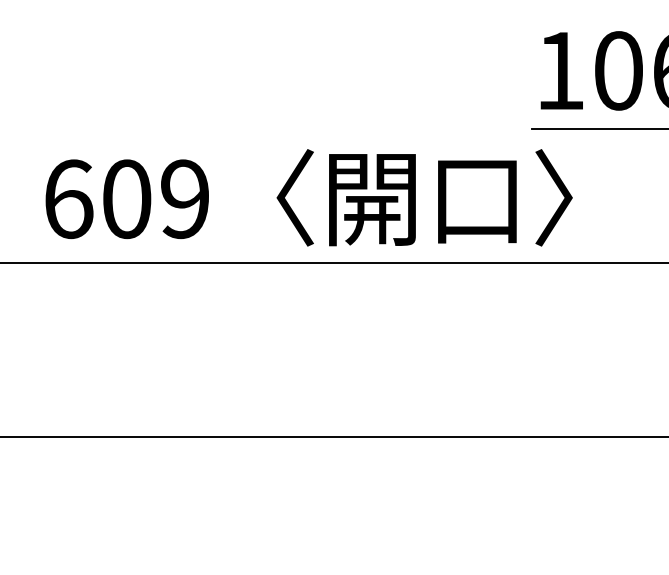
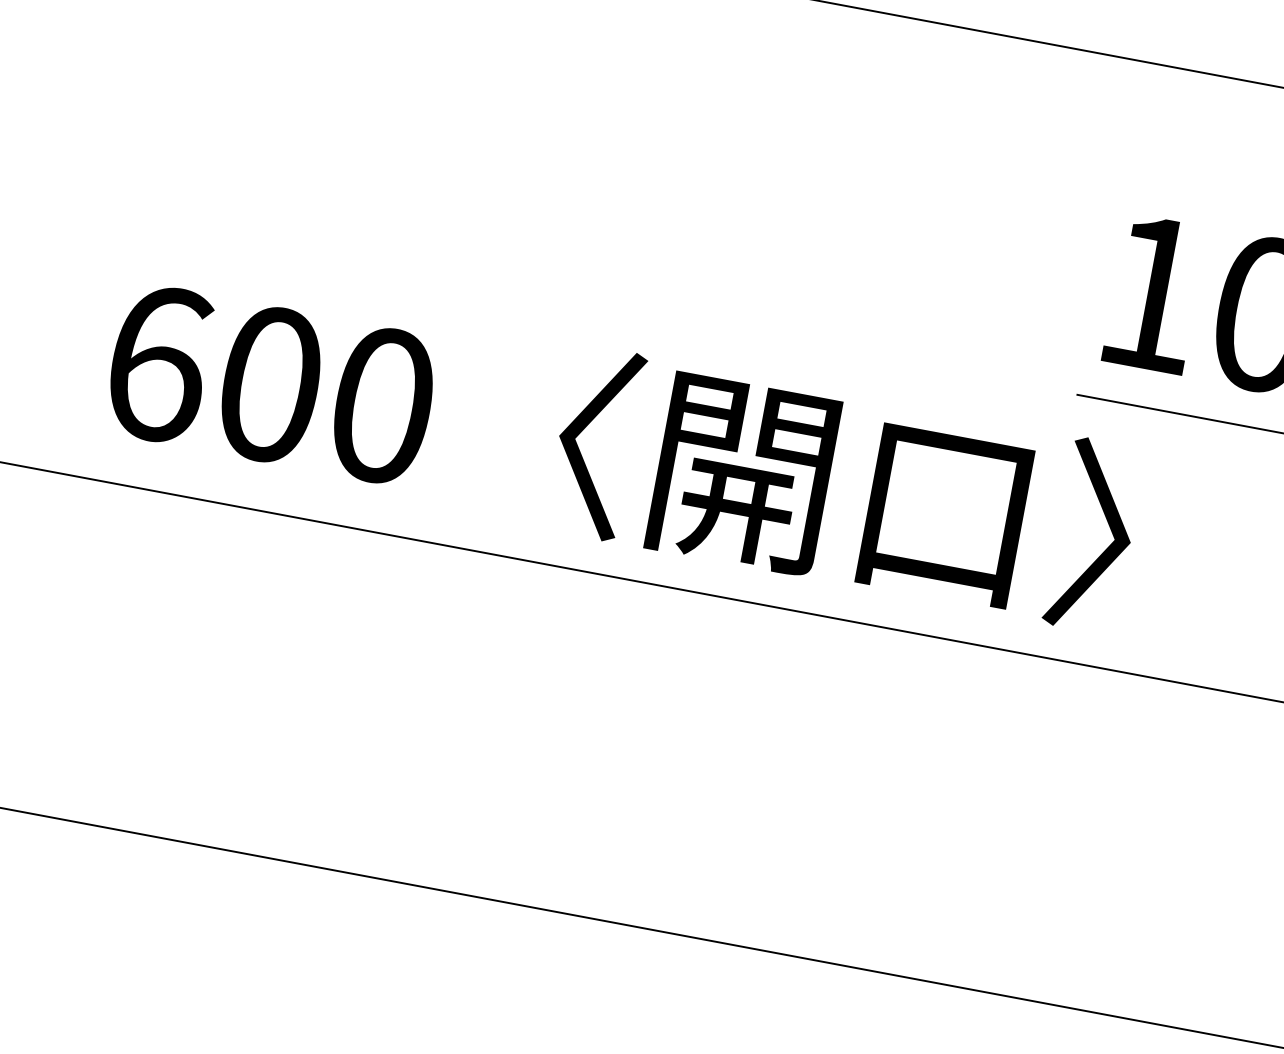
text: (185, 199) -> (383, 406), 609 -> 600

